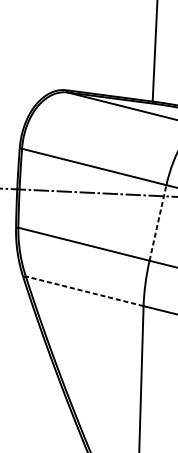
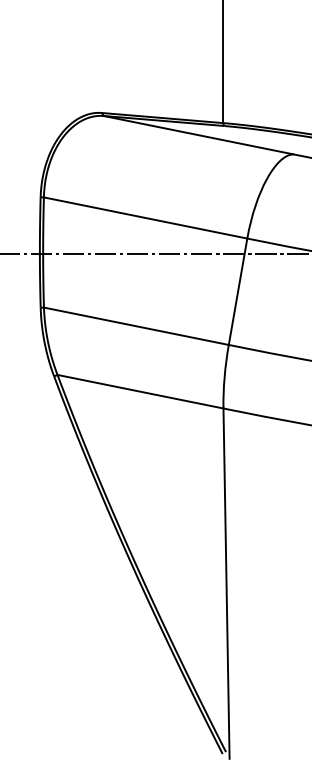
line: (158, 222) -> (238, 291), dashed -> solid
line: (84, 291) -> (140, 391), dashed -> solid

